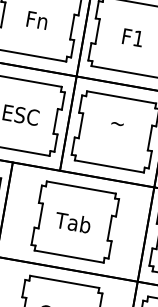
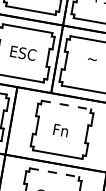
line: (81, 187) -> (66, 105), solid -> dashed
text: (73, 222) -> (60, 130), Tab -> Fn
line: (65, 281) -> (55, 172), solid -> dashed

